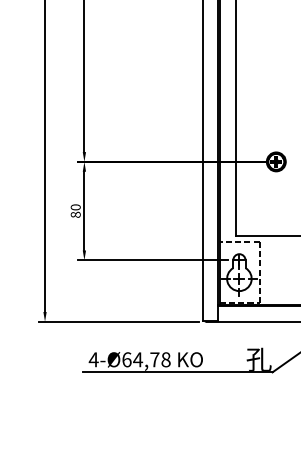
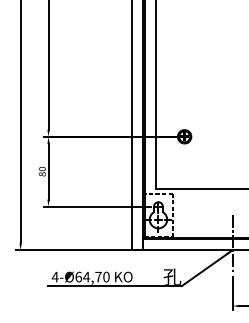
text: (166, 358) -> (106, 276), 4-Ø64,78 -> 4-Ø64,70

